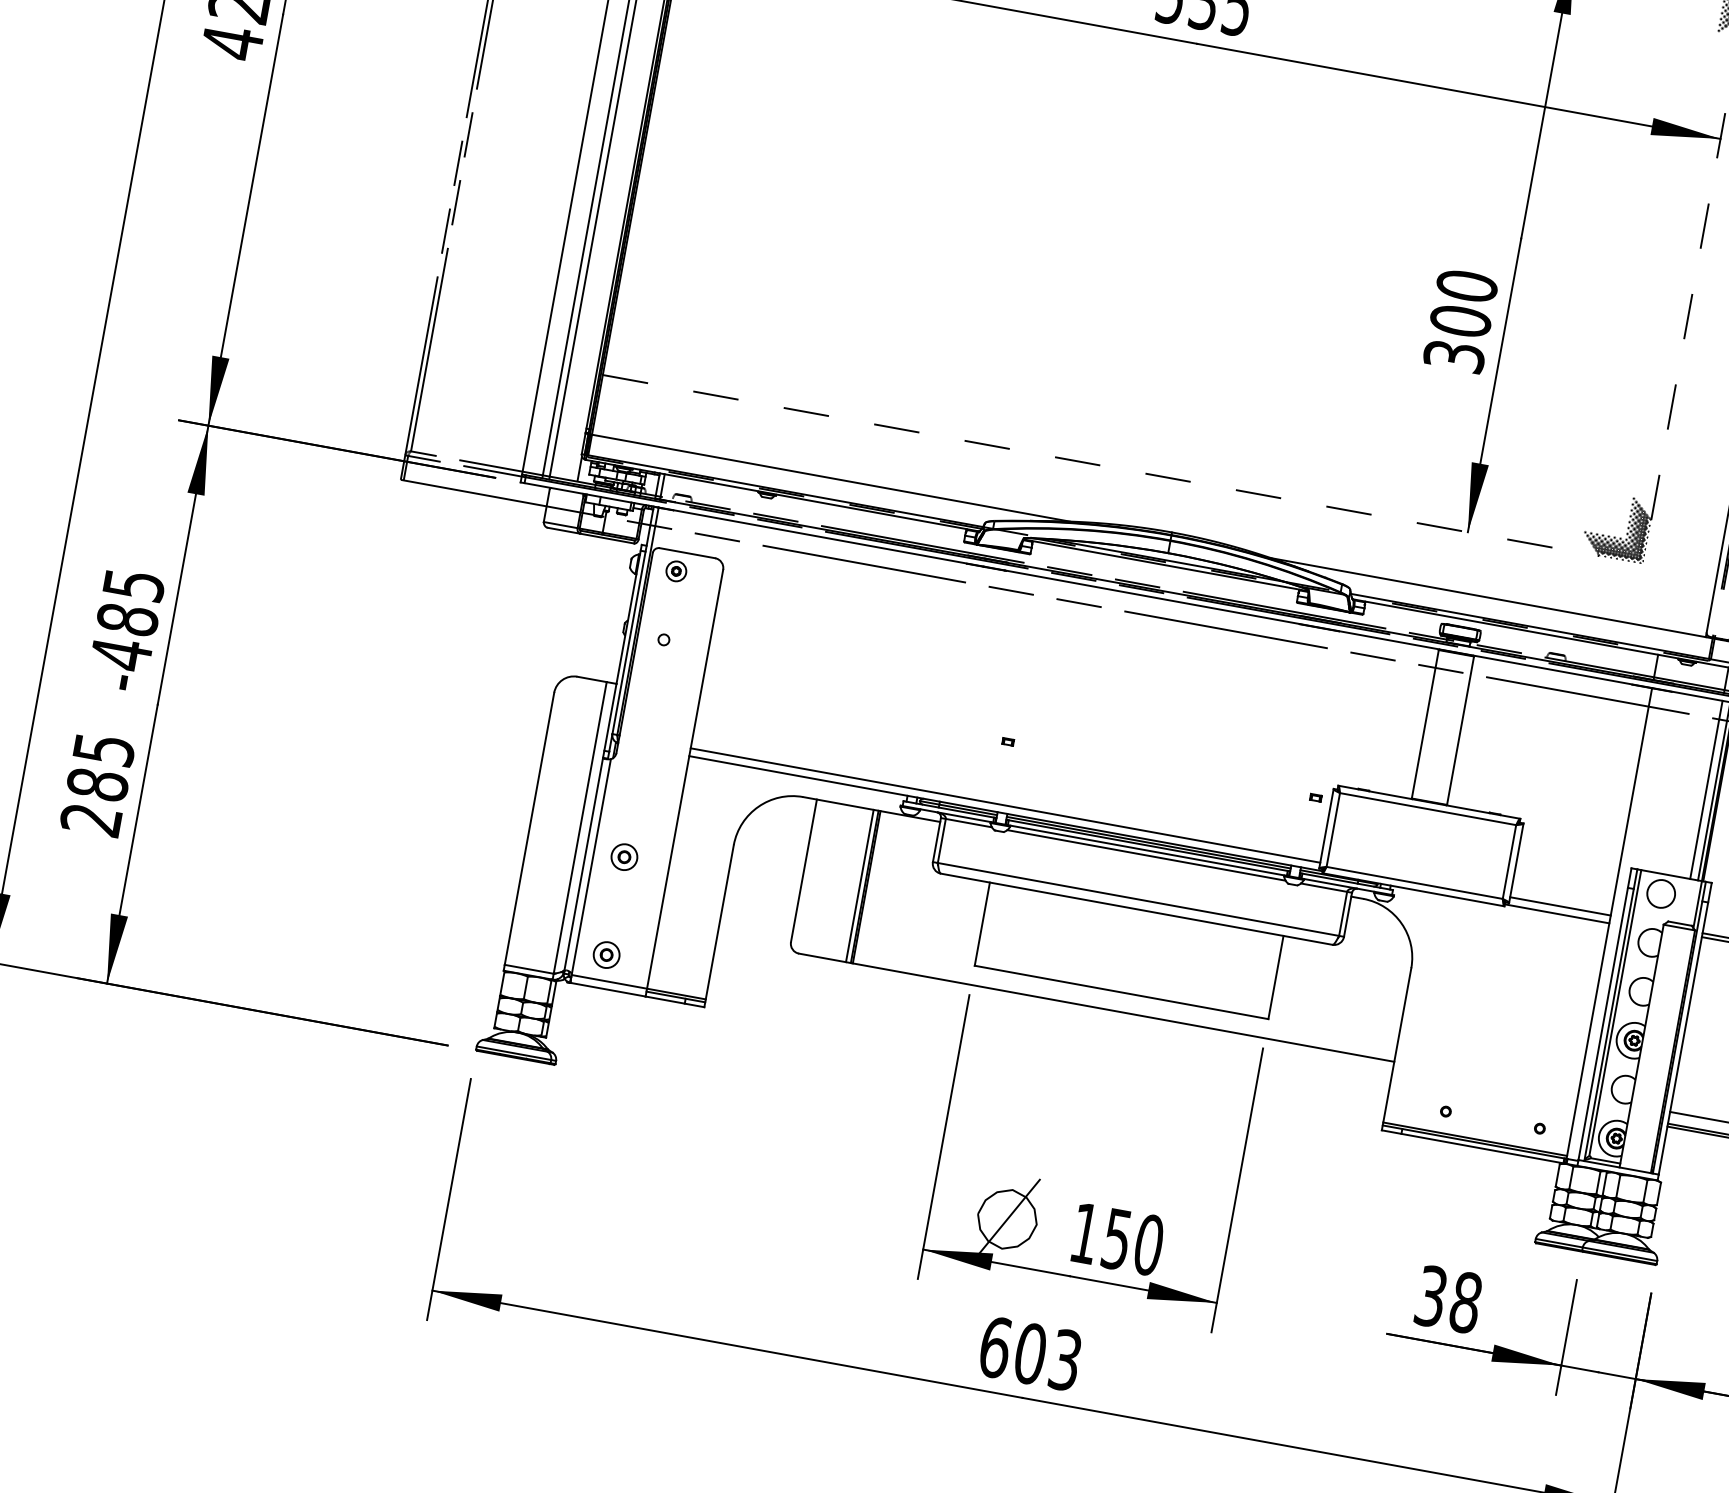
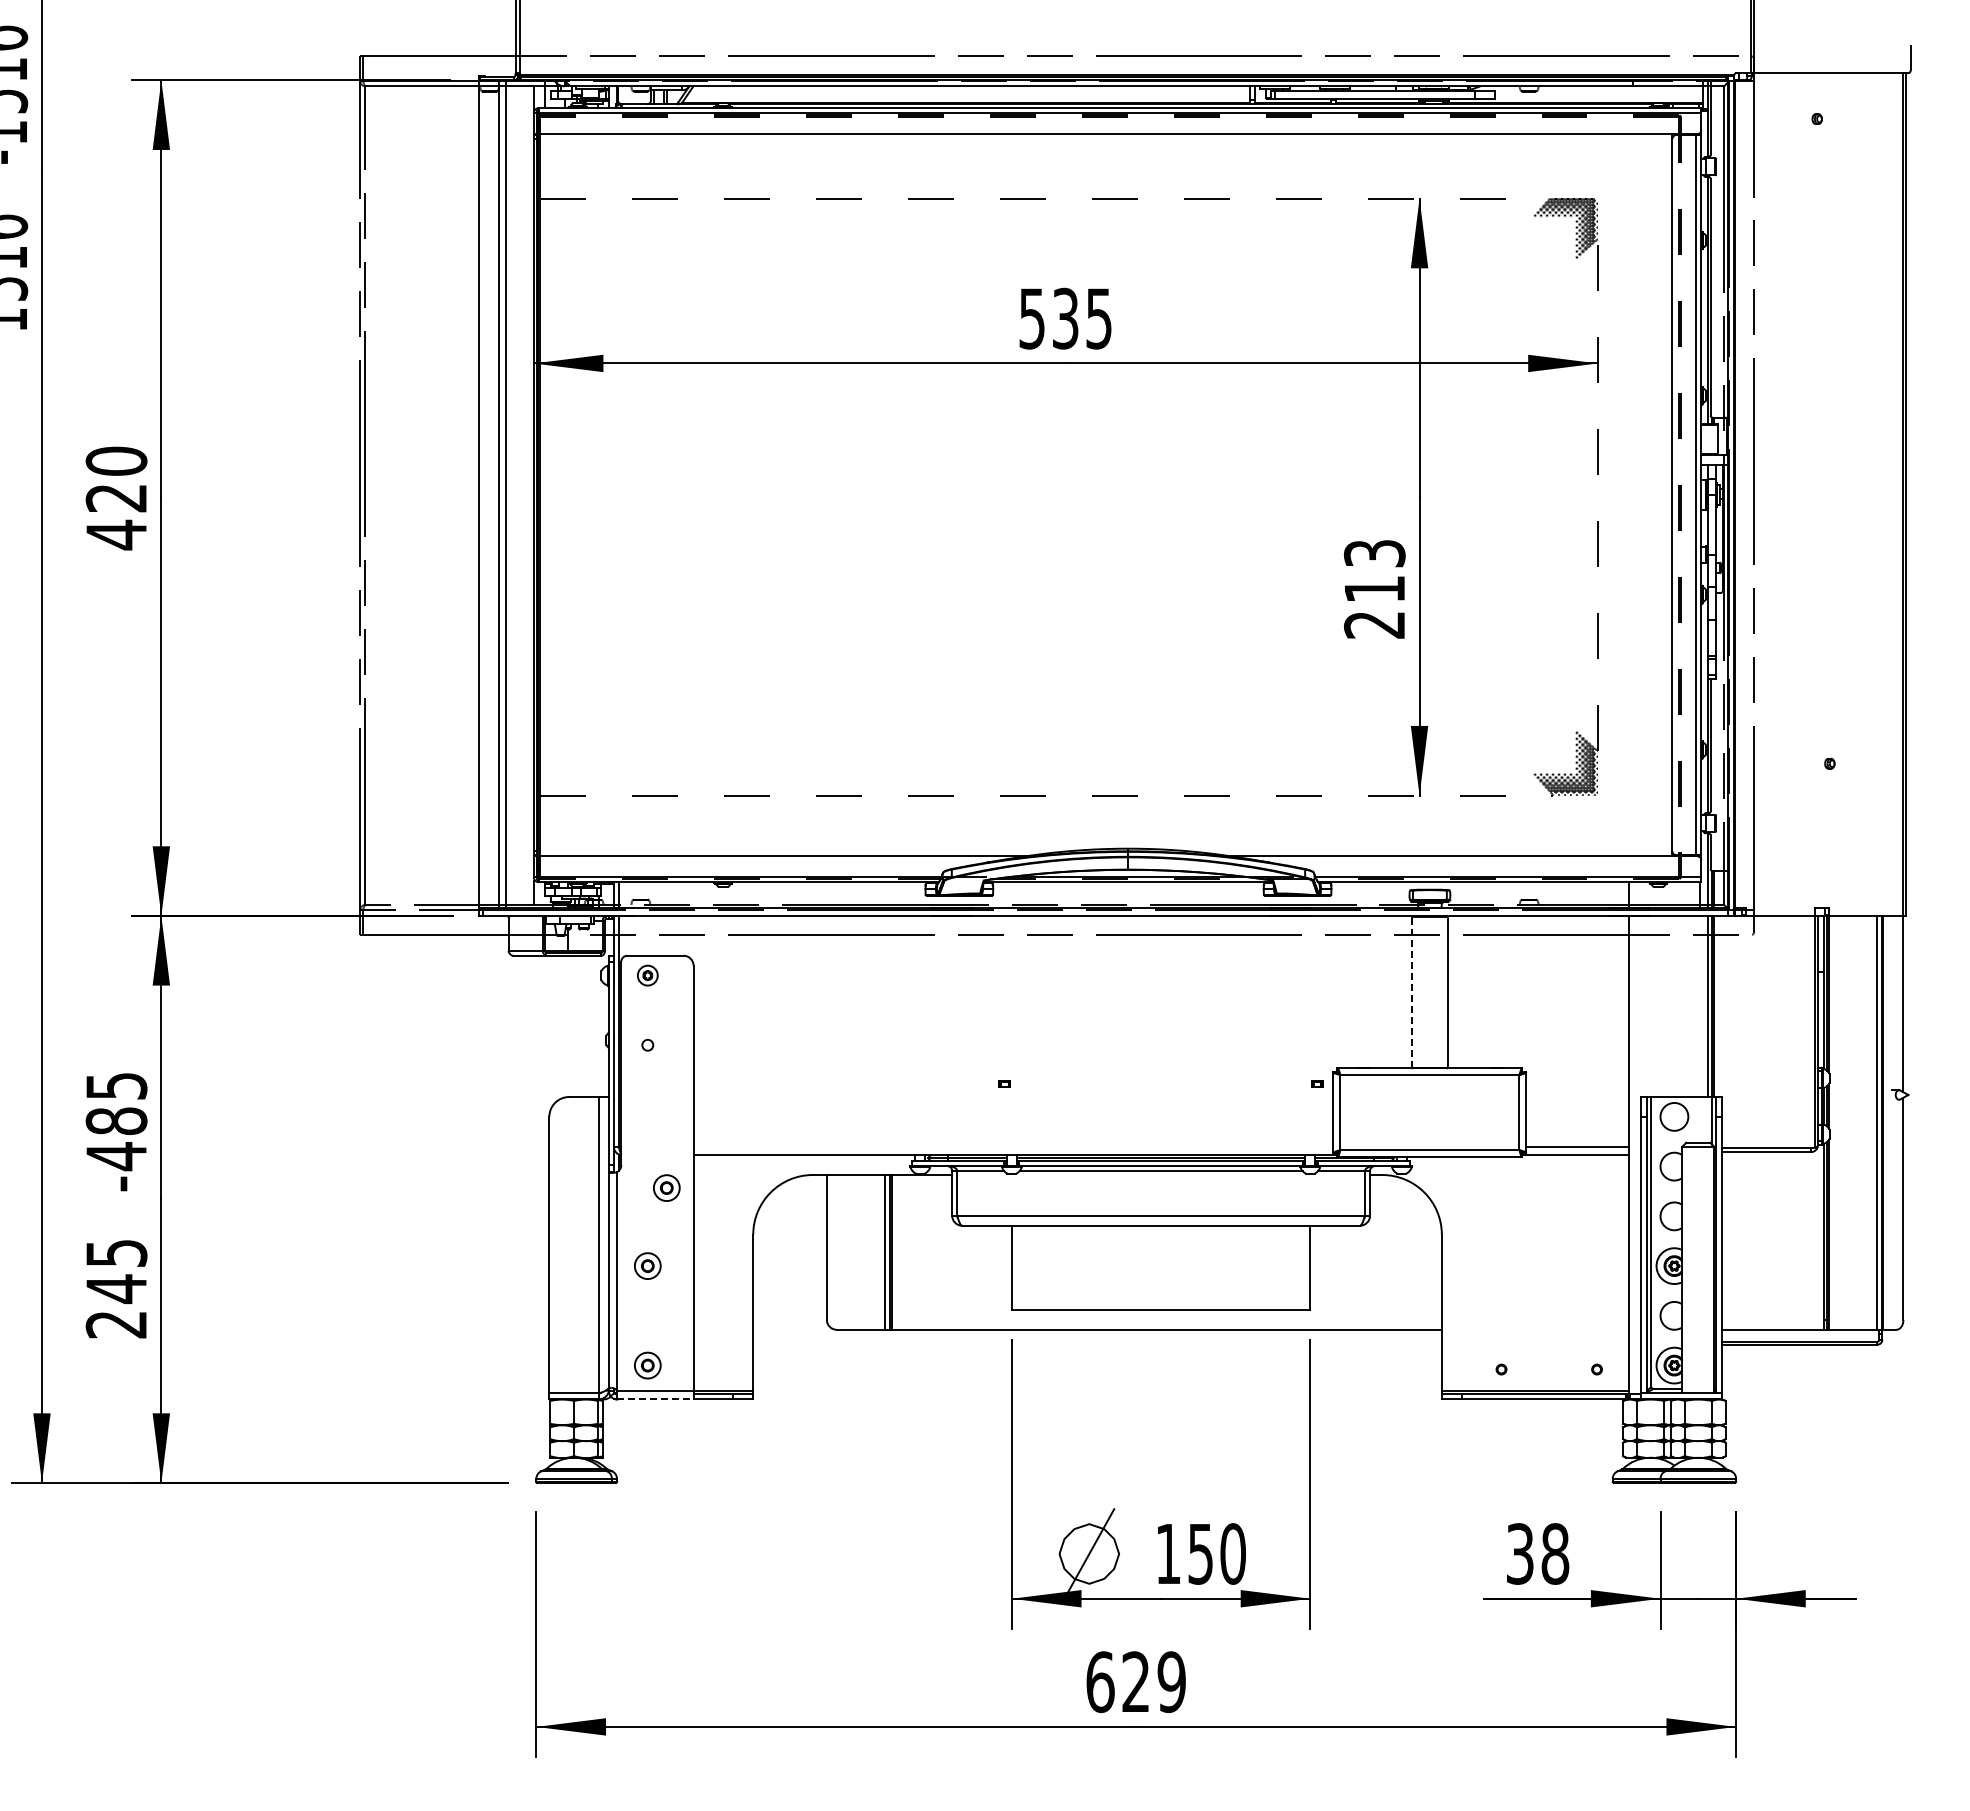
text: (1460, 320) -> (1374, 588), 300 -> 213
line: (1425, 723) -> (1412, 991), solid -> dashed
part: (656, 783) -> (666, 1187), added
text: (97, 785) -> (116, 1289), 285 -> 245
line: (1706, 789) -> (1700, 1006), removed
line: (1005, 805) -> (1013, 1147), removed
line: (608, 989) -> (655, 1399), solid -> dashed
text: (1047, 1357) -> (1153, 1682), 603 -> 629

